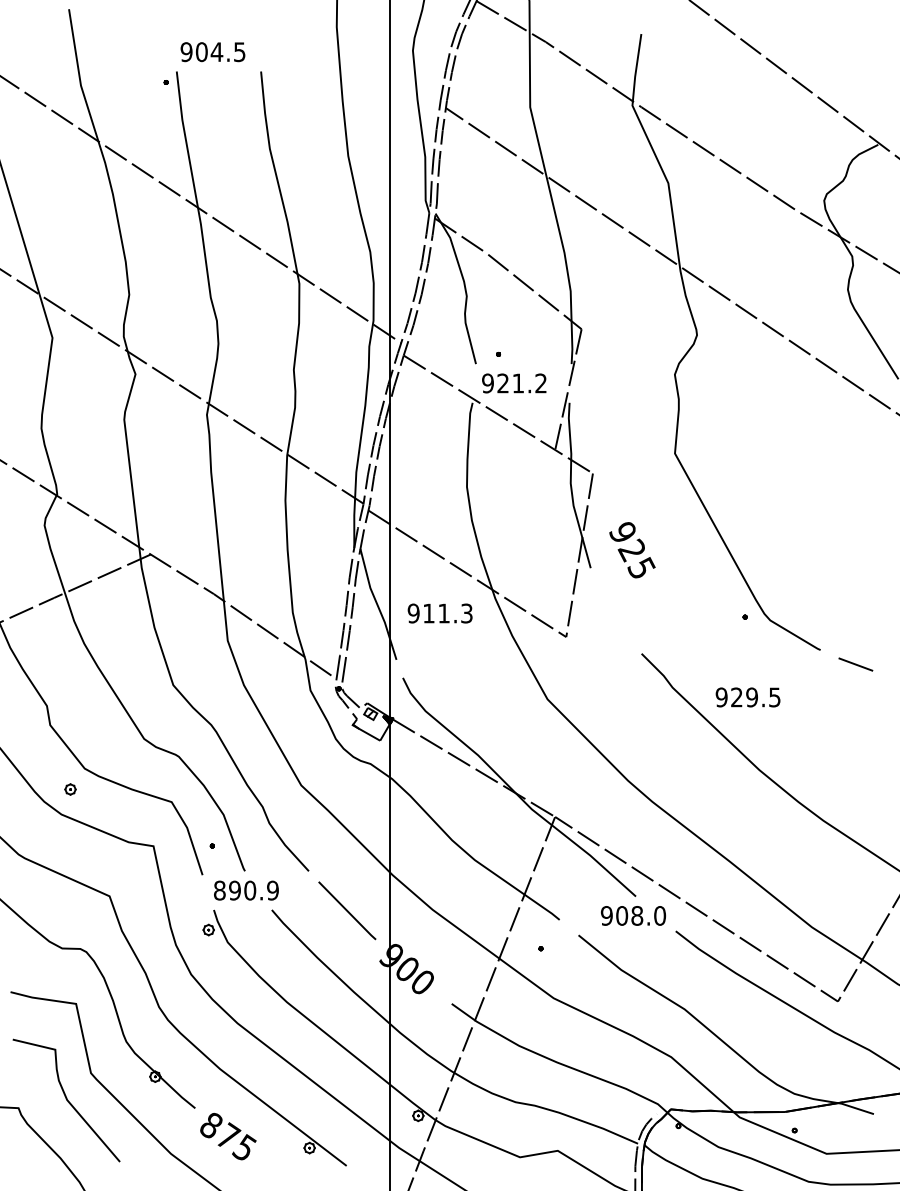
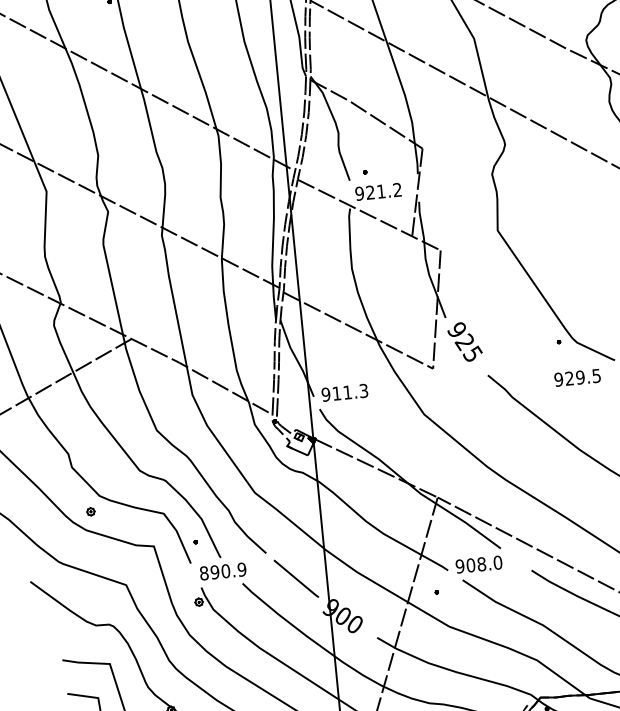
text: (632, 550) -> (465, 342), moved
text: (439, 613) -> (344, 392), moved
text: (747, 697) -> (577, 377), moved
text: (633, 915) -> (479, 564), moved

